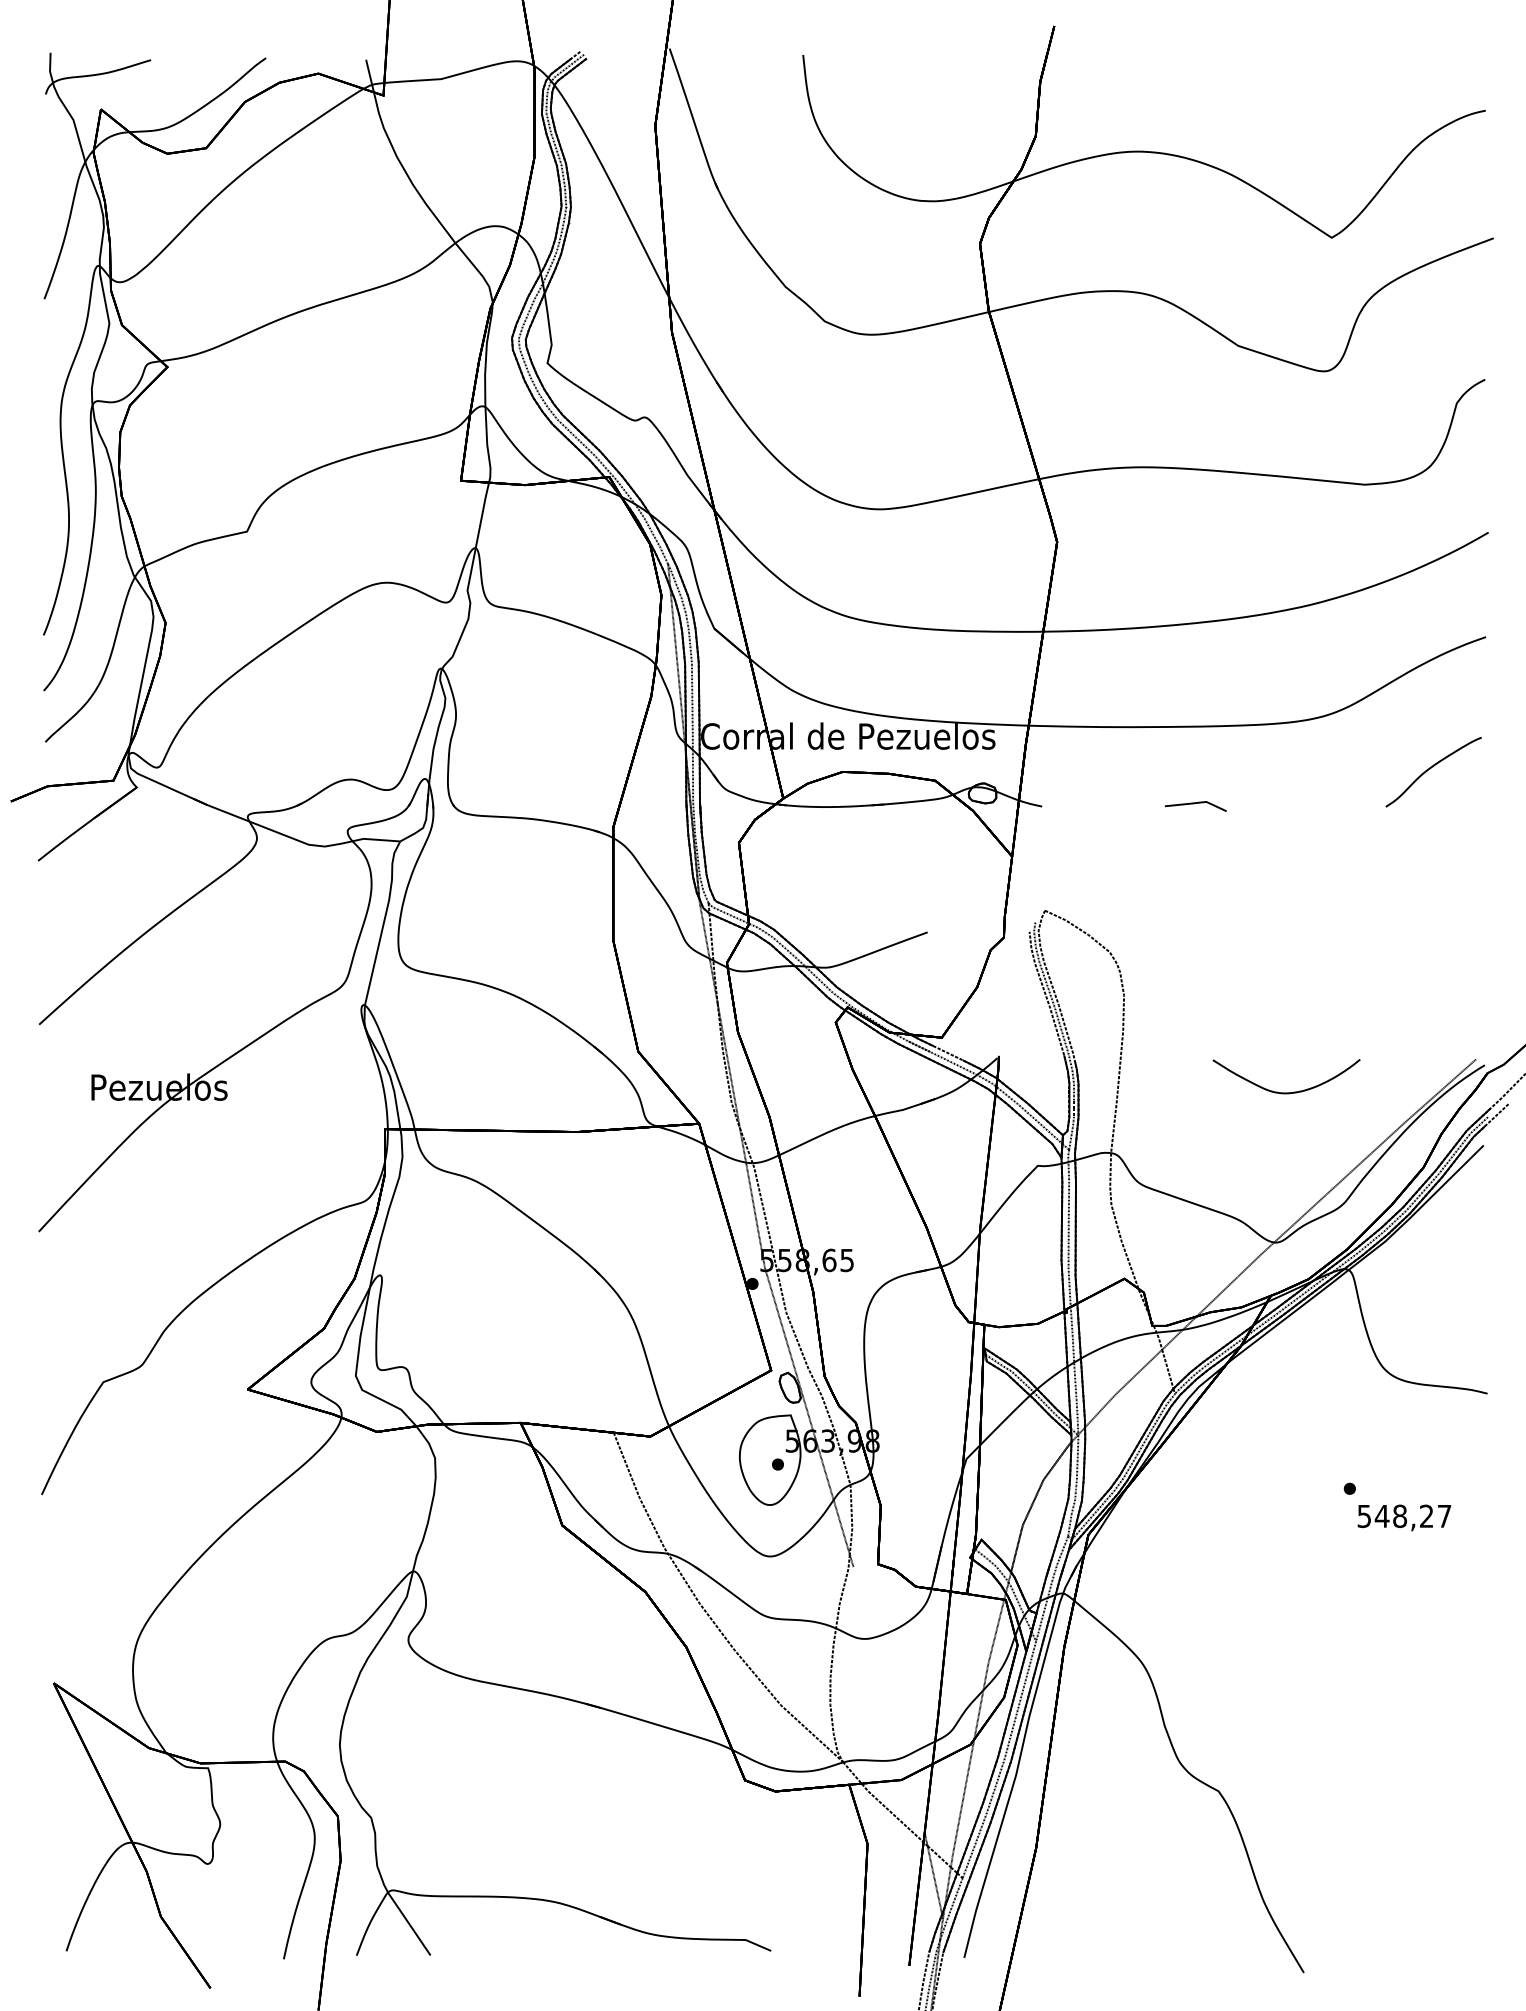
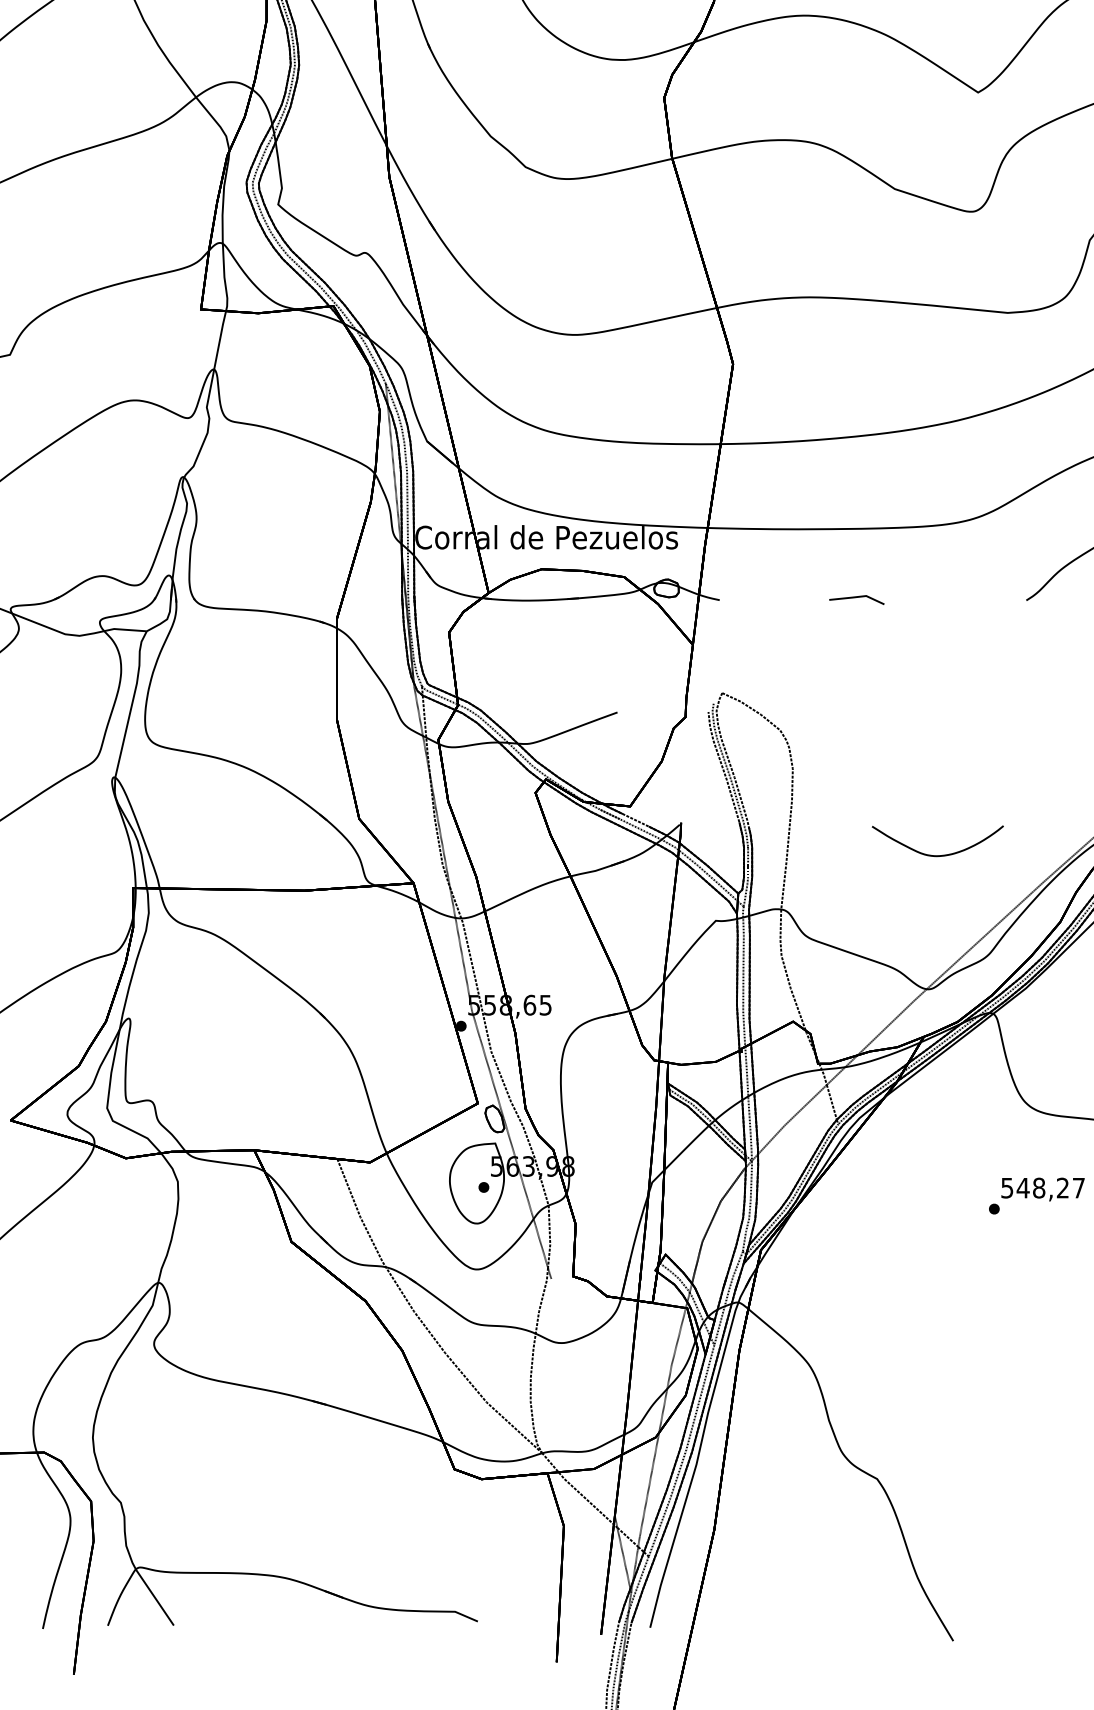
text: (1404, 1517) -> (1043, 1189), moved

